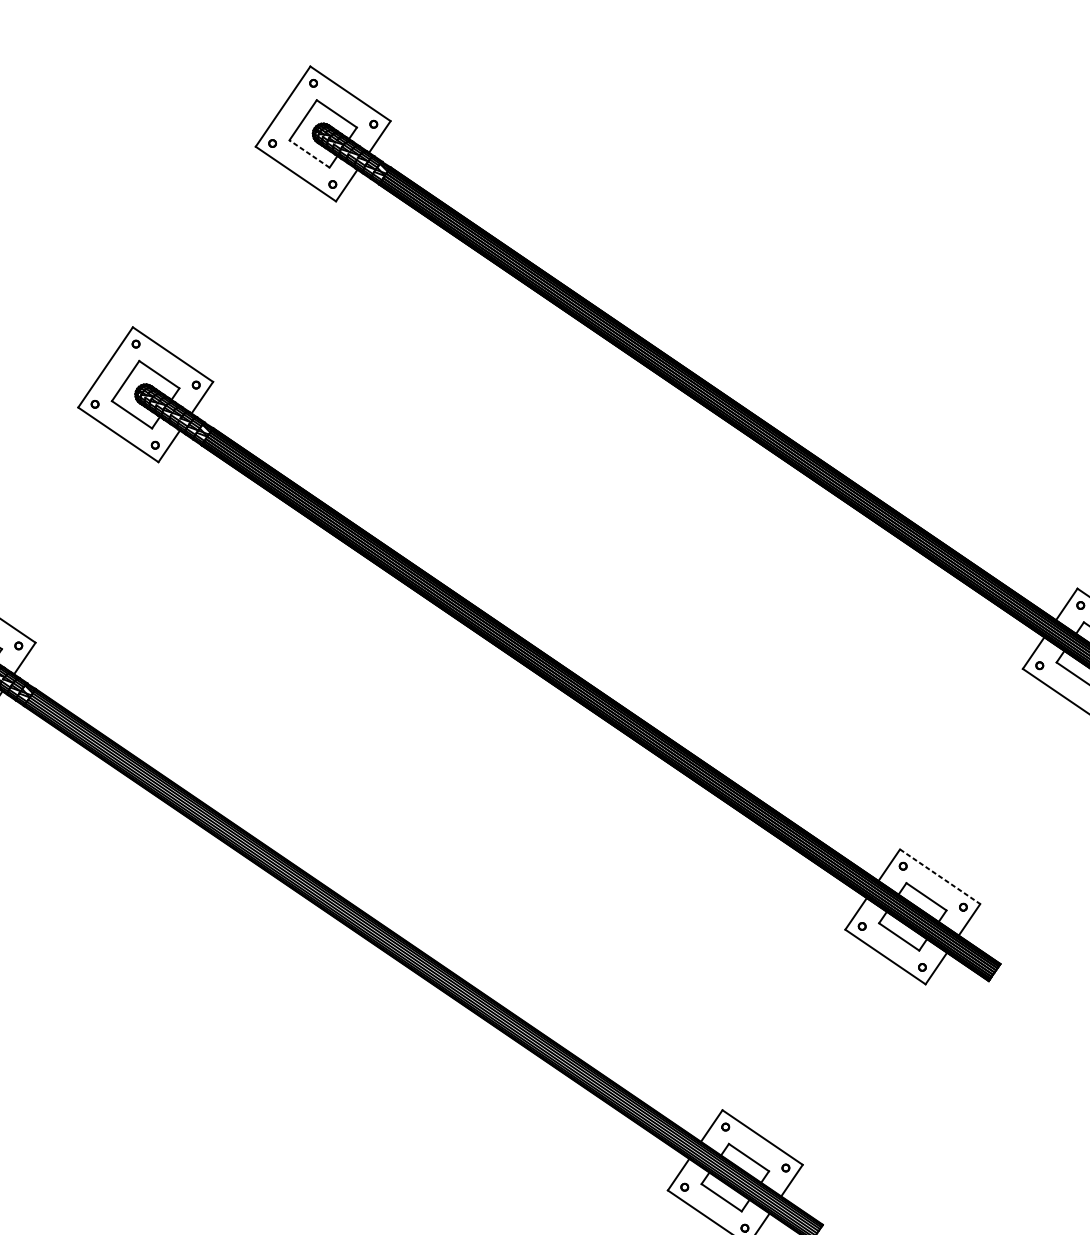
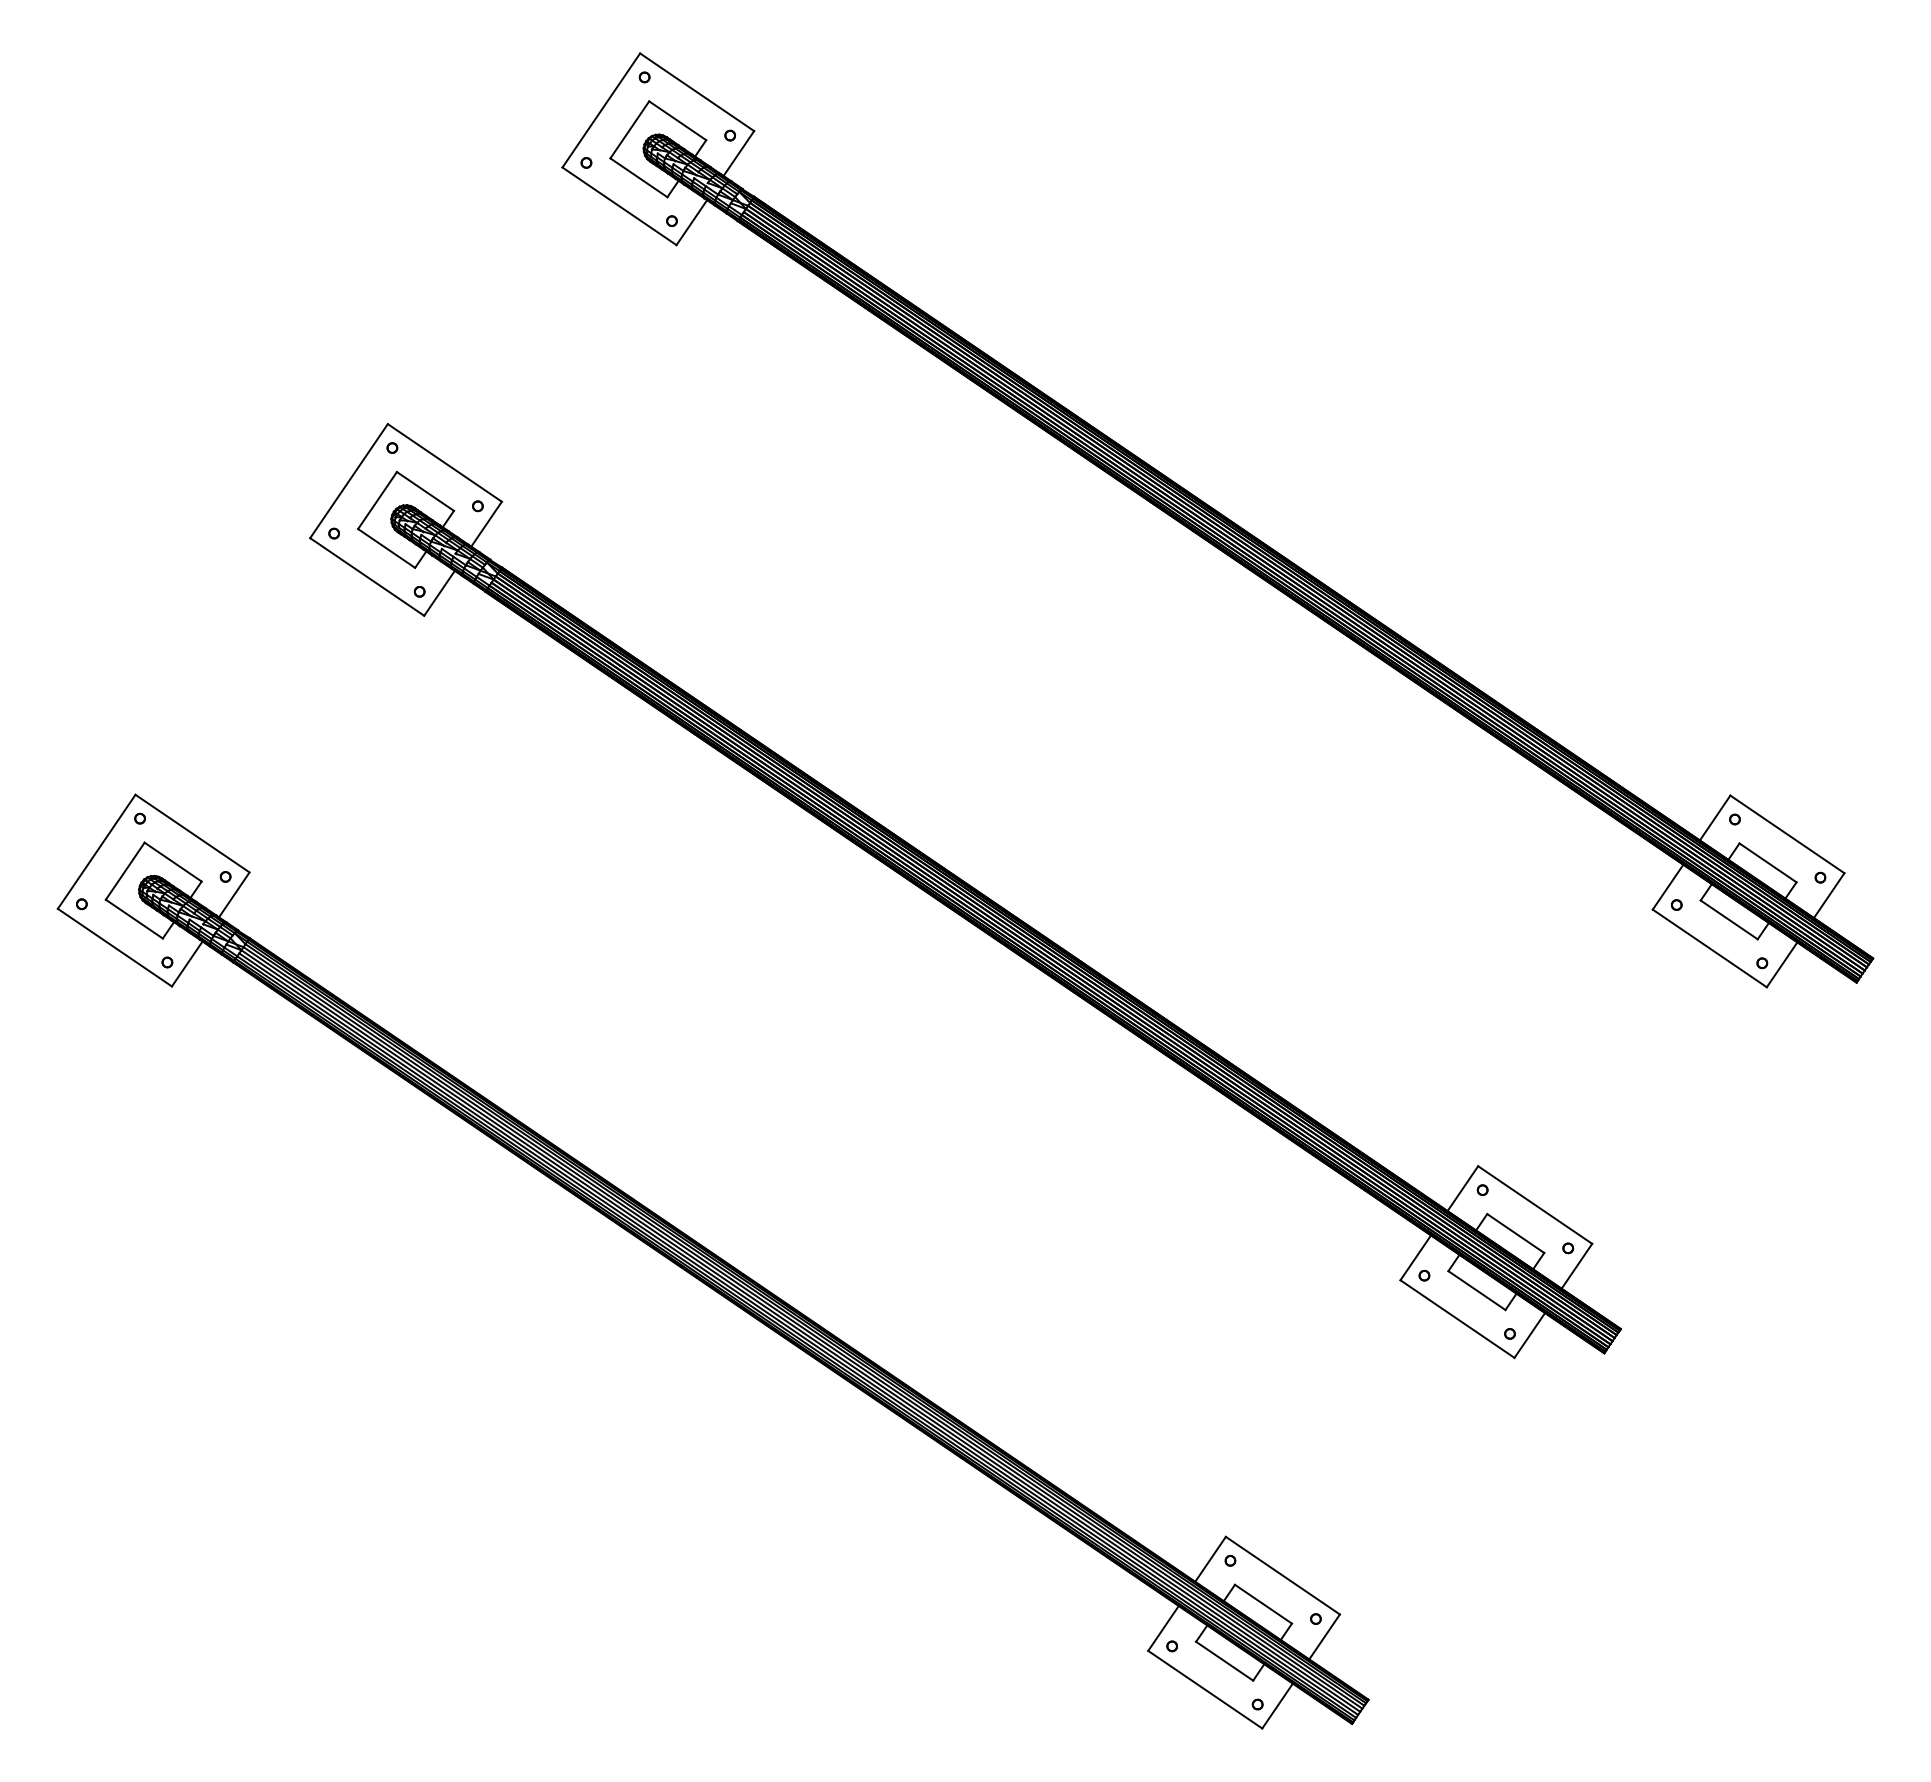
line: (309, 153) -> (638, 177), dashed -> solid
line: (940, 877) -> (1535, 1205), dashed -> solid

